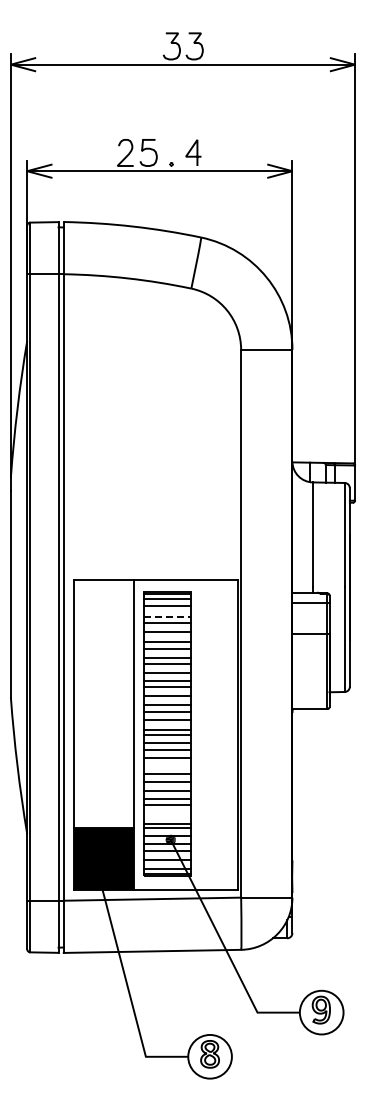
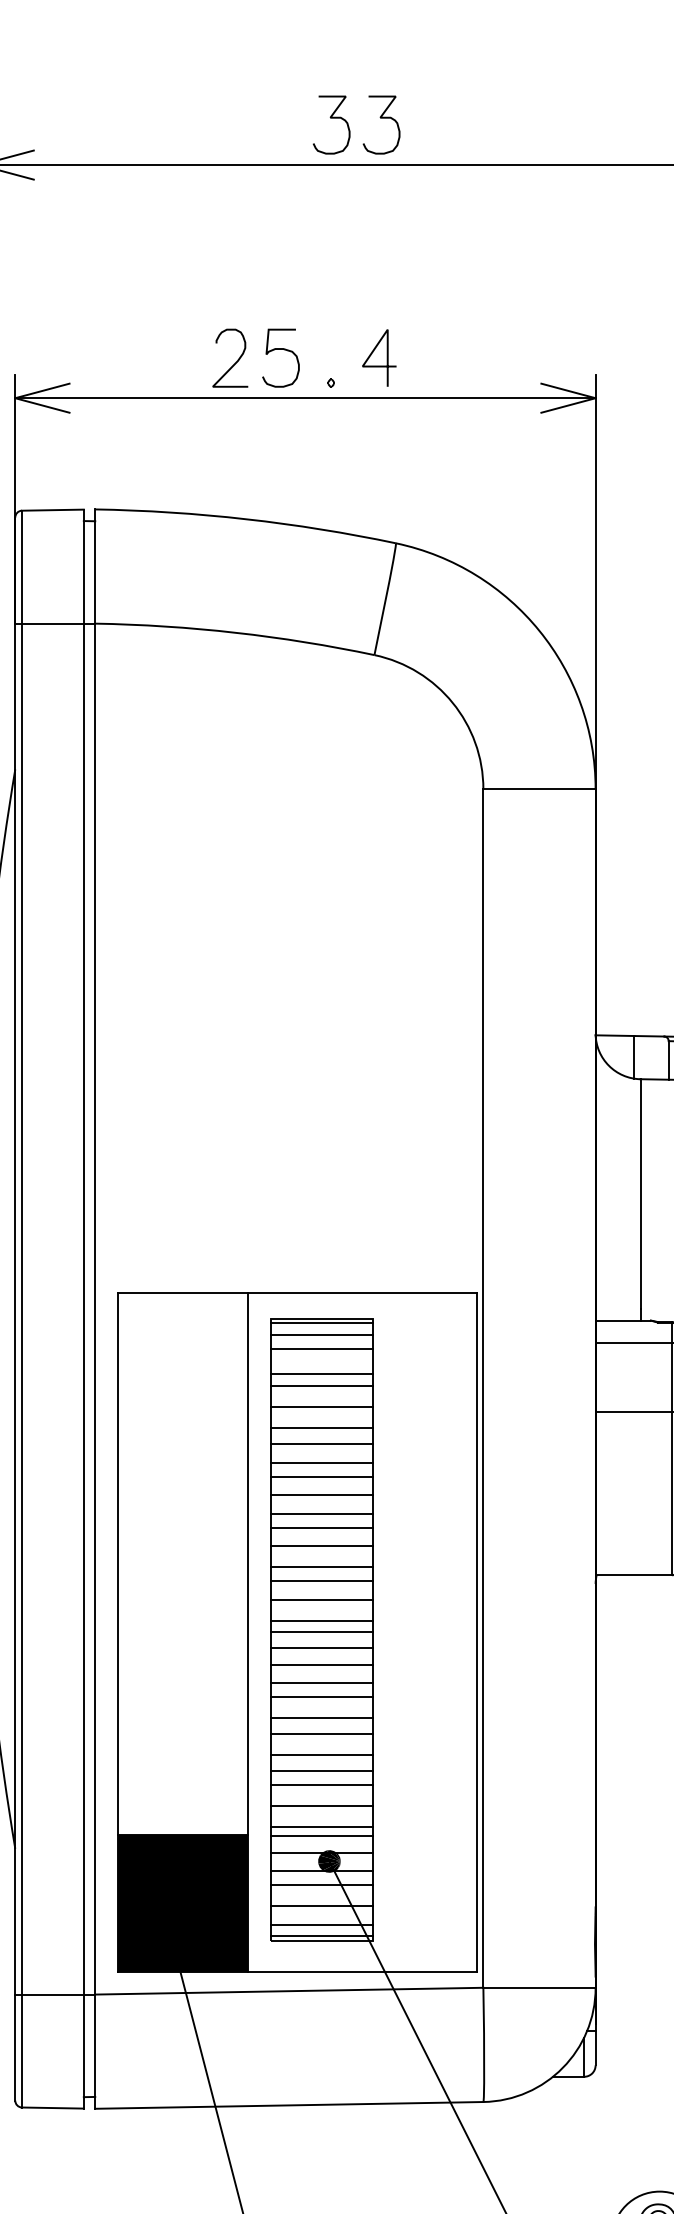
line: (167, 617) -> (322, 1374), dashed -> solid
line: (166, 764) -> (320, 1696), added
line: (166, 814) -> (320, 1805), added

